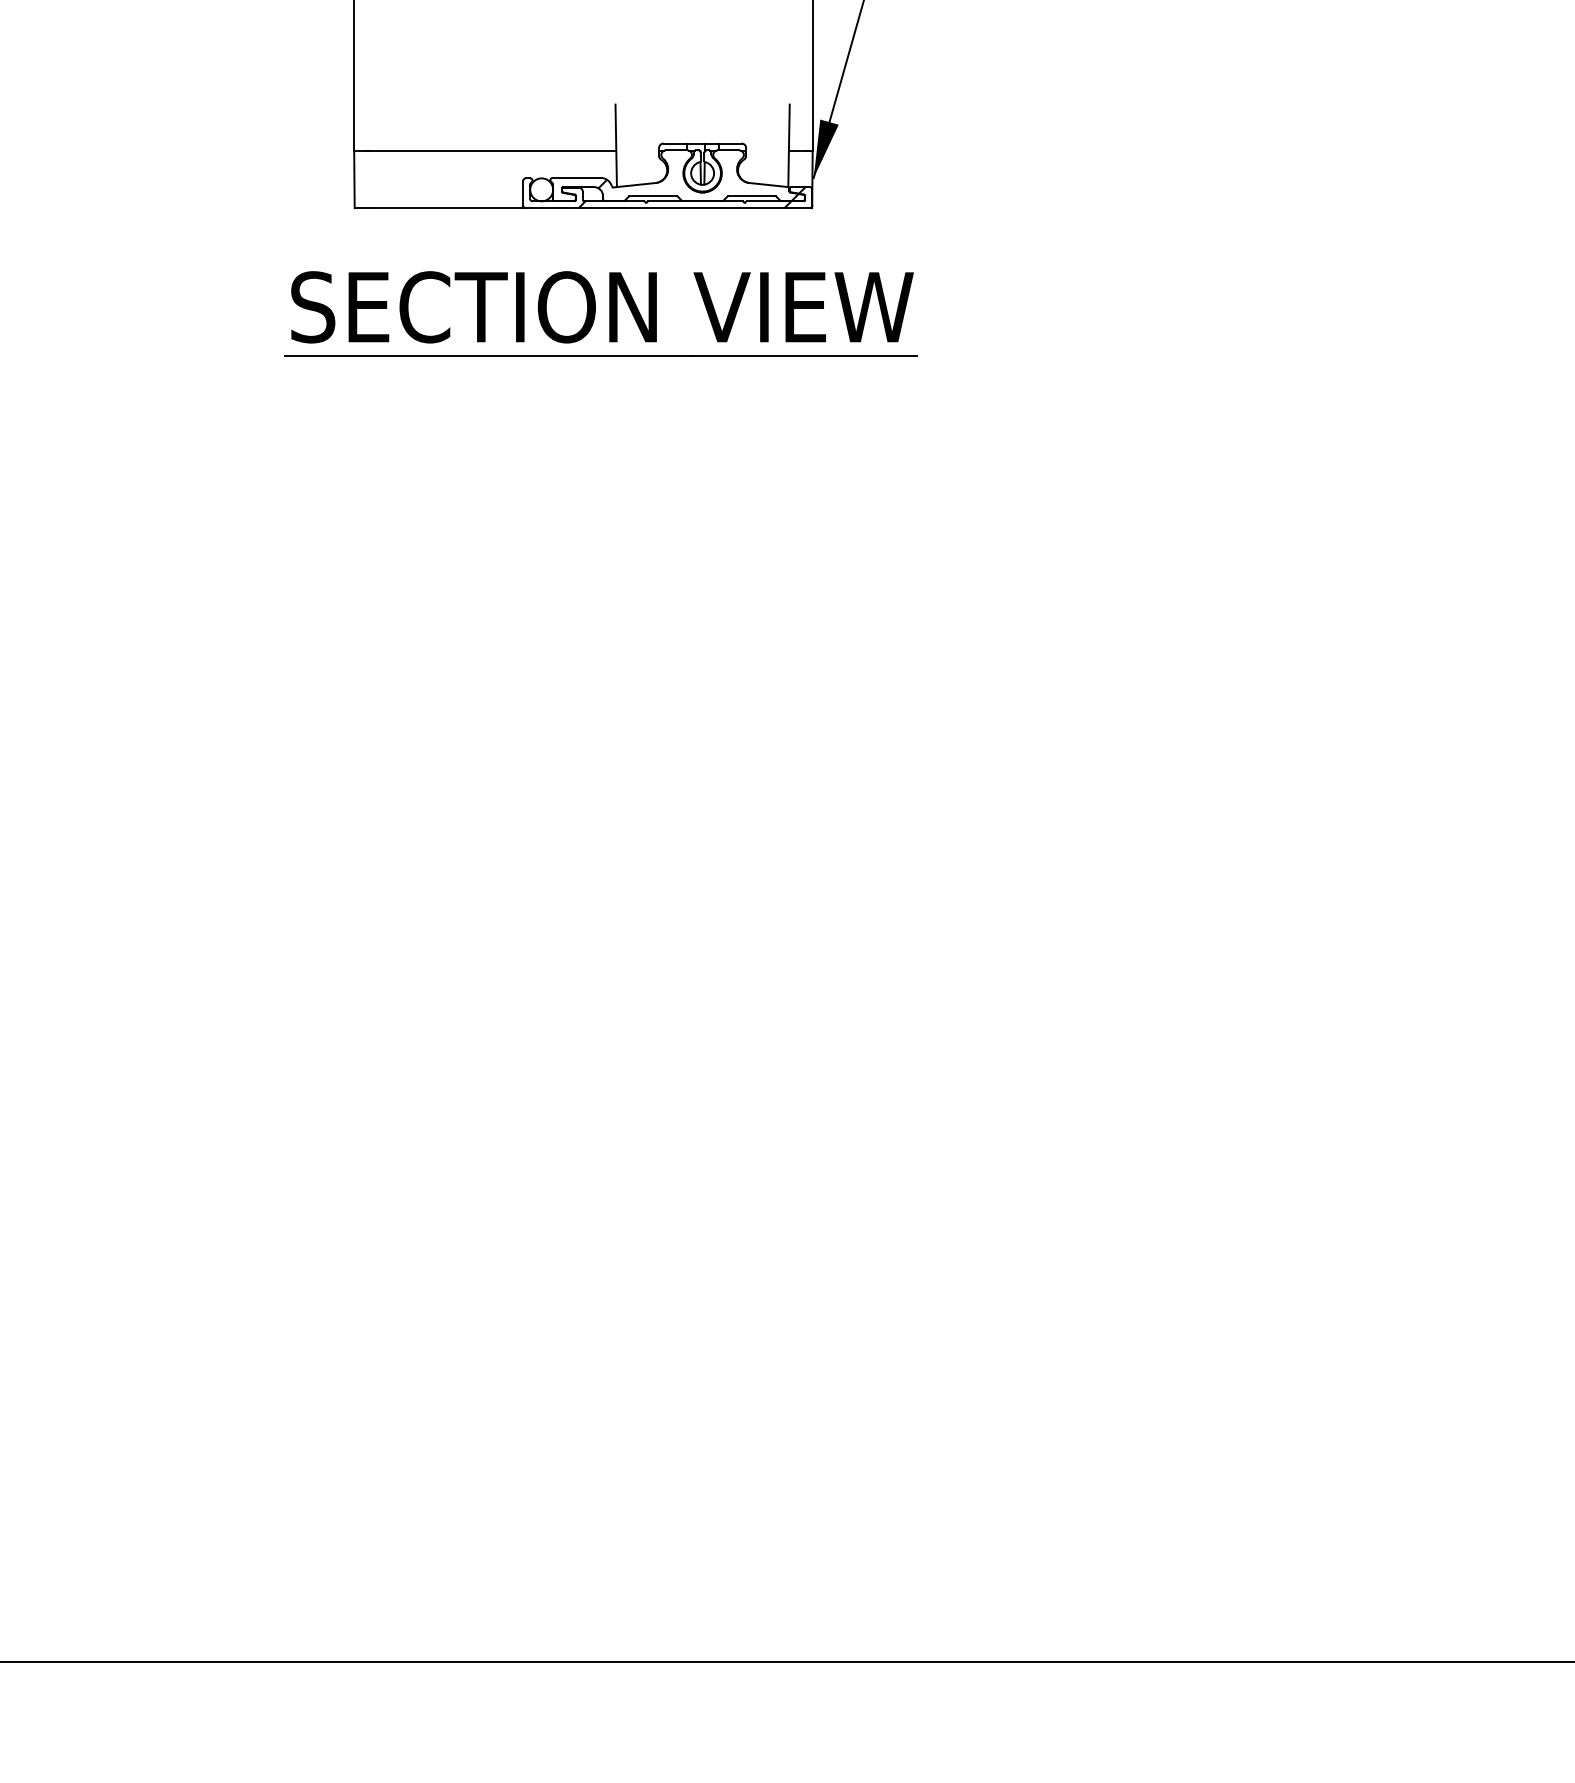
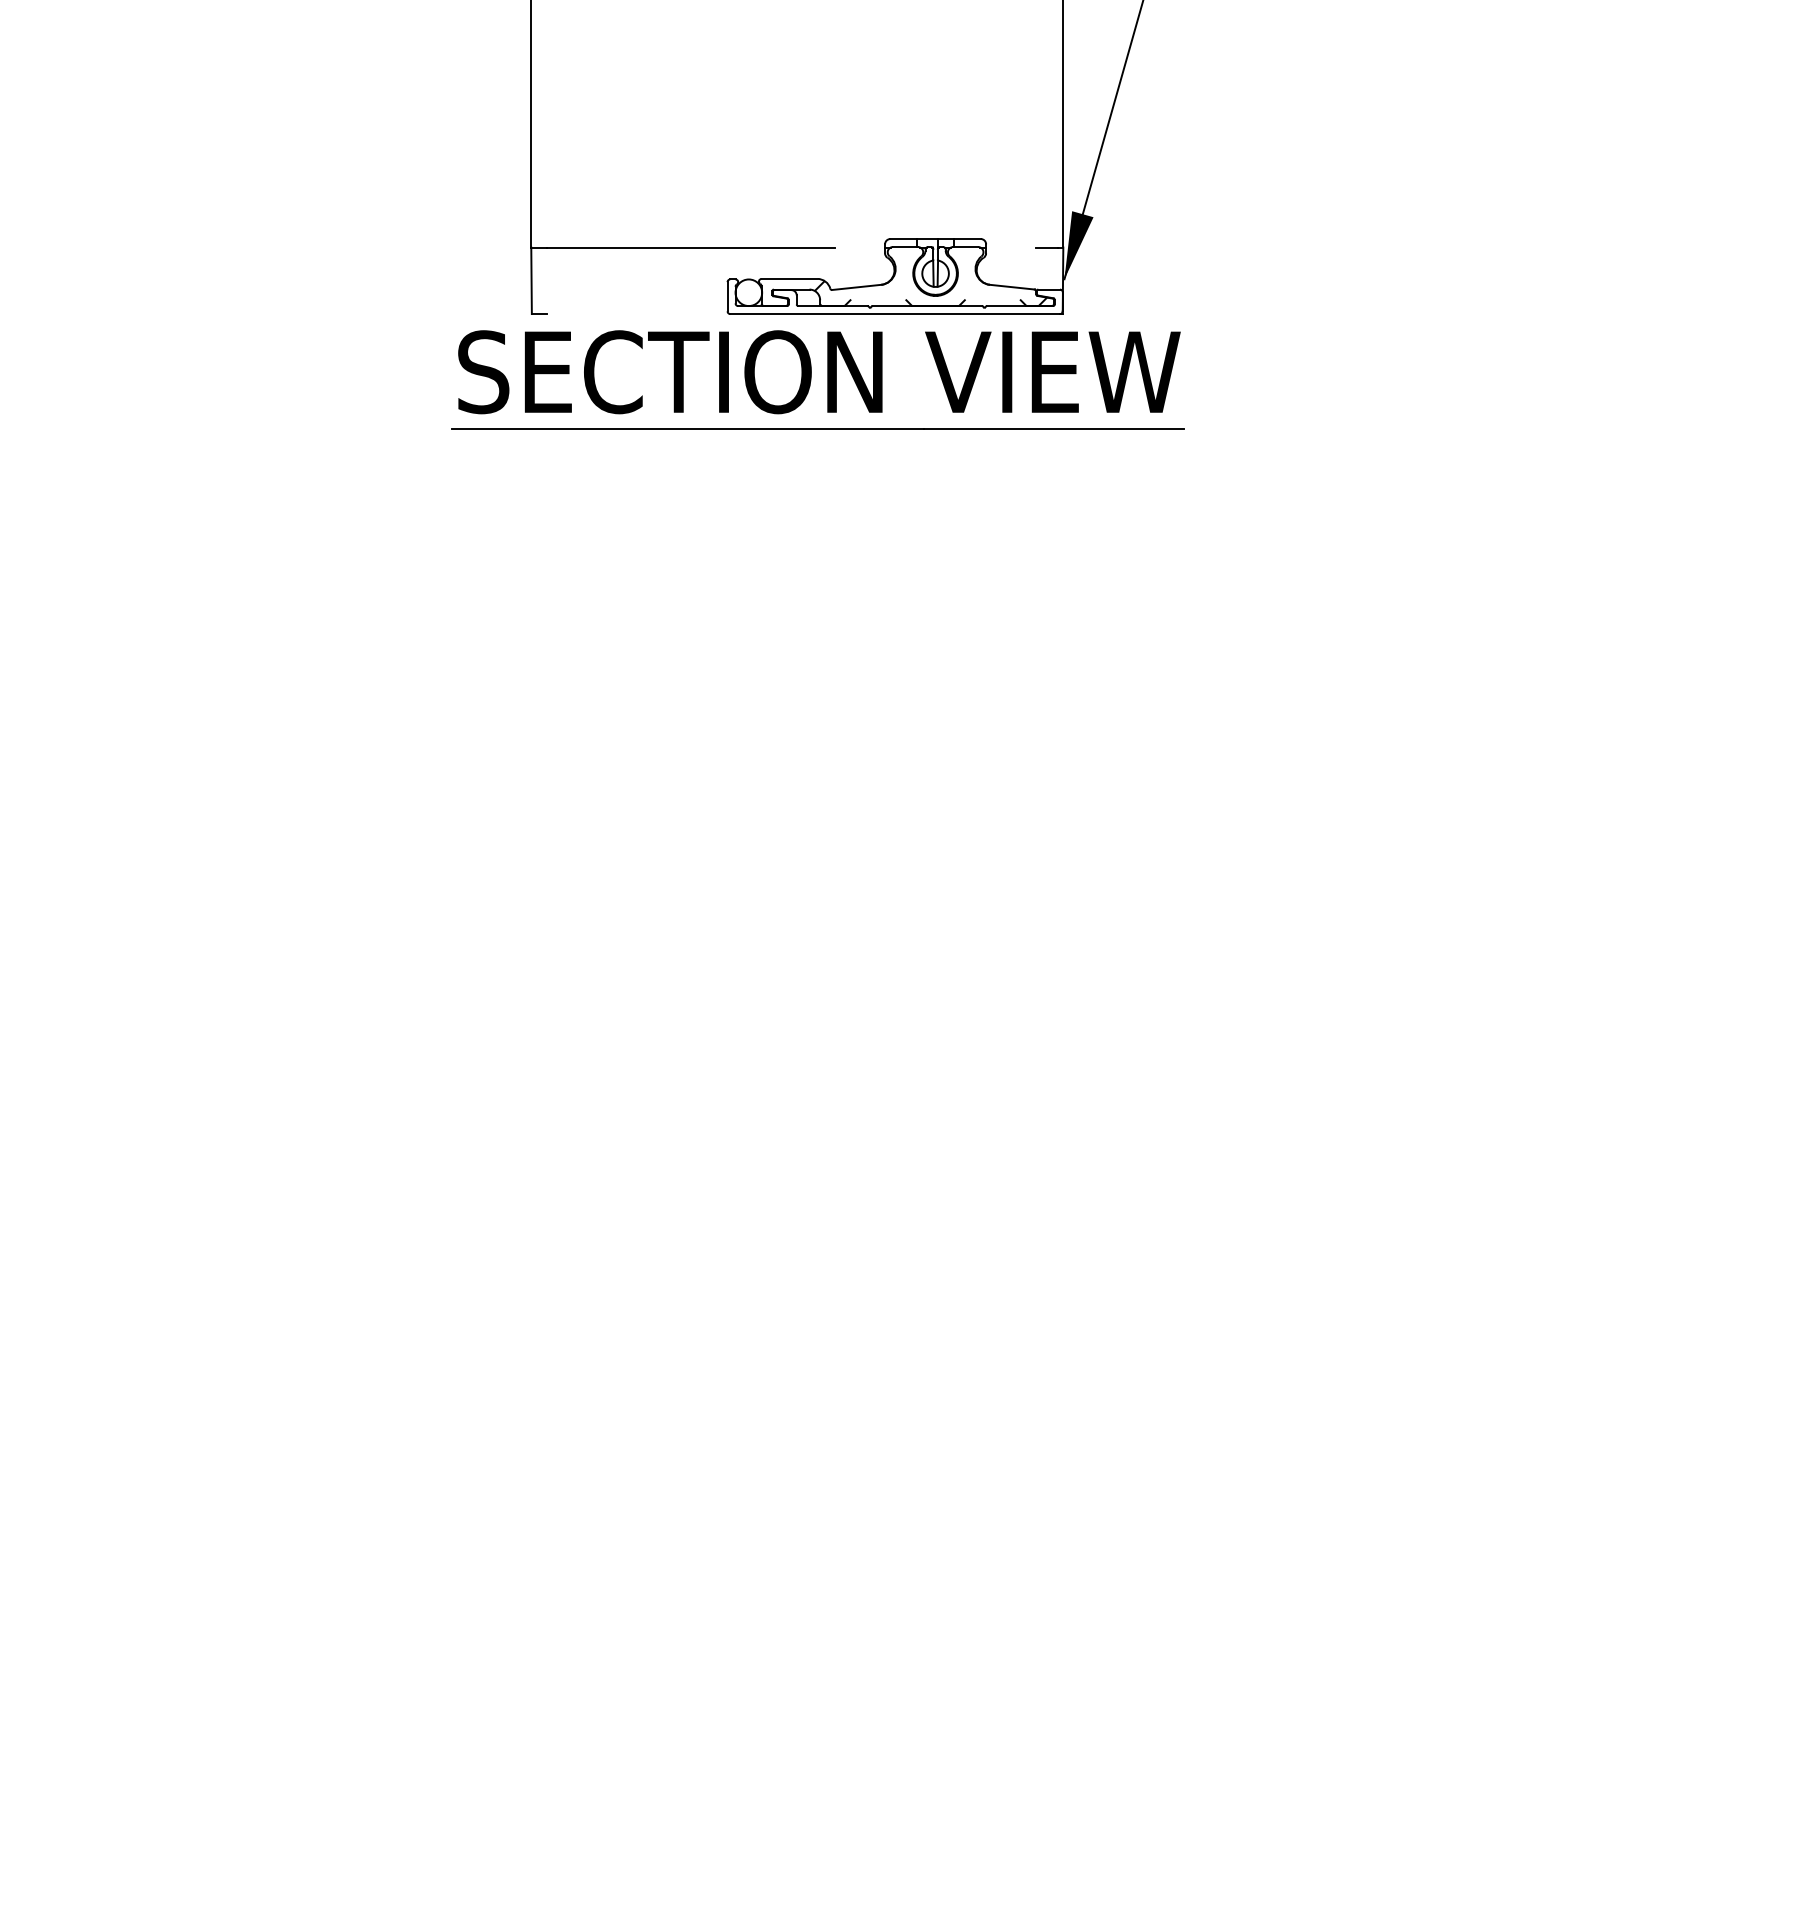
line: (615, 145) -> (834, 241), removed
line: (788, 145) -> (1035, 241), removed
line: (653, 196) -> (878, 300), removed
line: (751, 196) -> (992, 300), removed
hatch: (691, 197) -> (922, 301), removed
line: (446, 208) -> (638, 314), removed
part: (600, 313) -> (817, 379), moved

